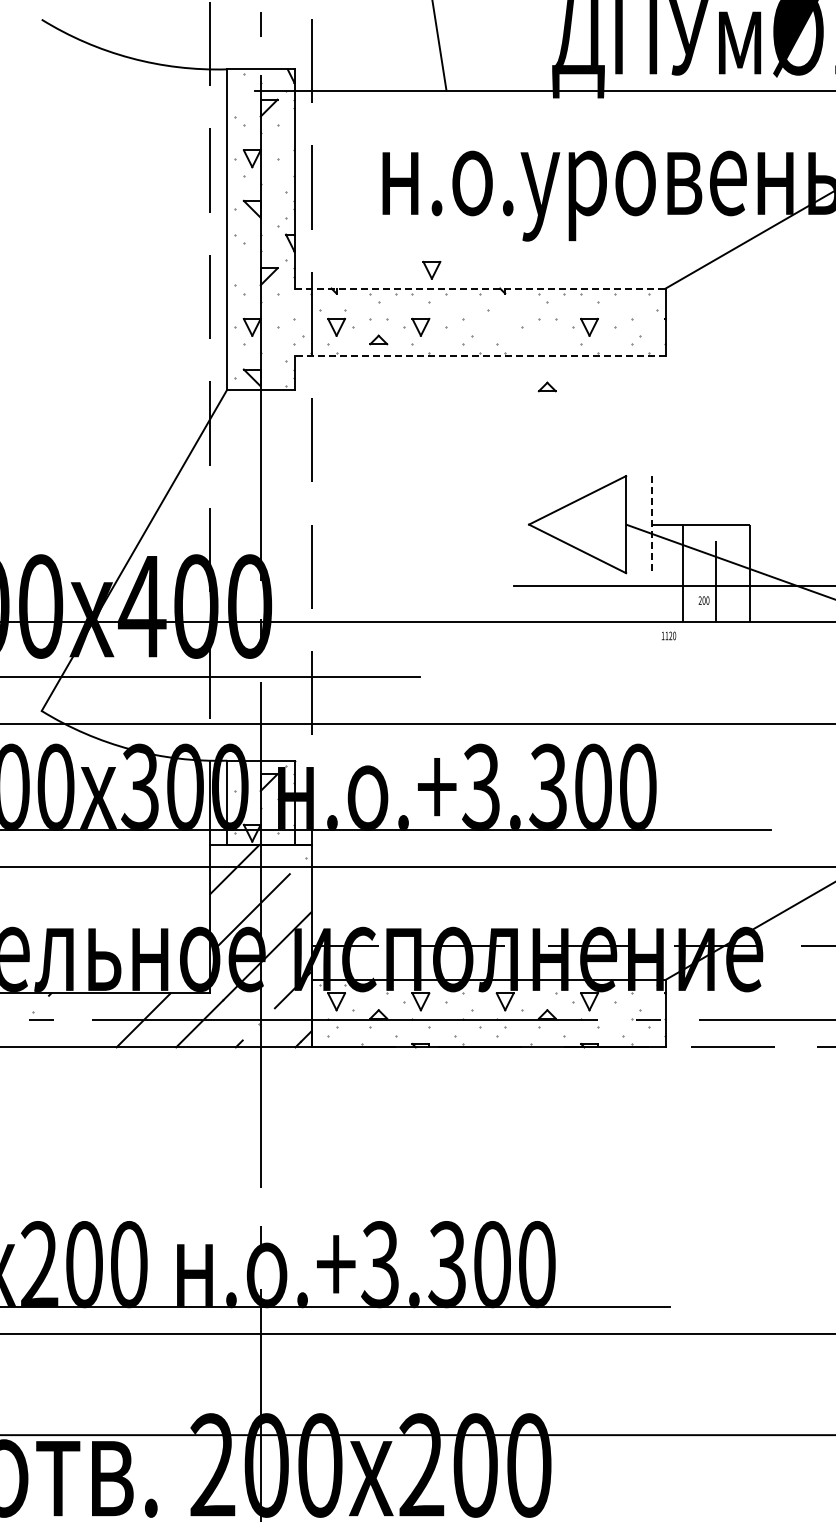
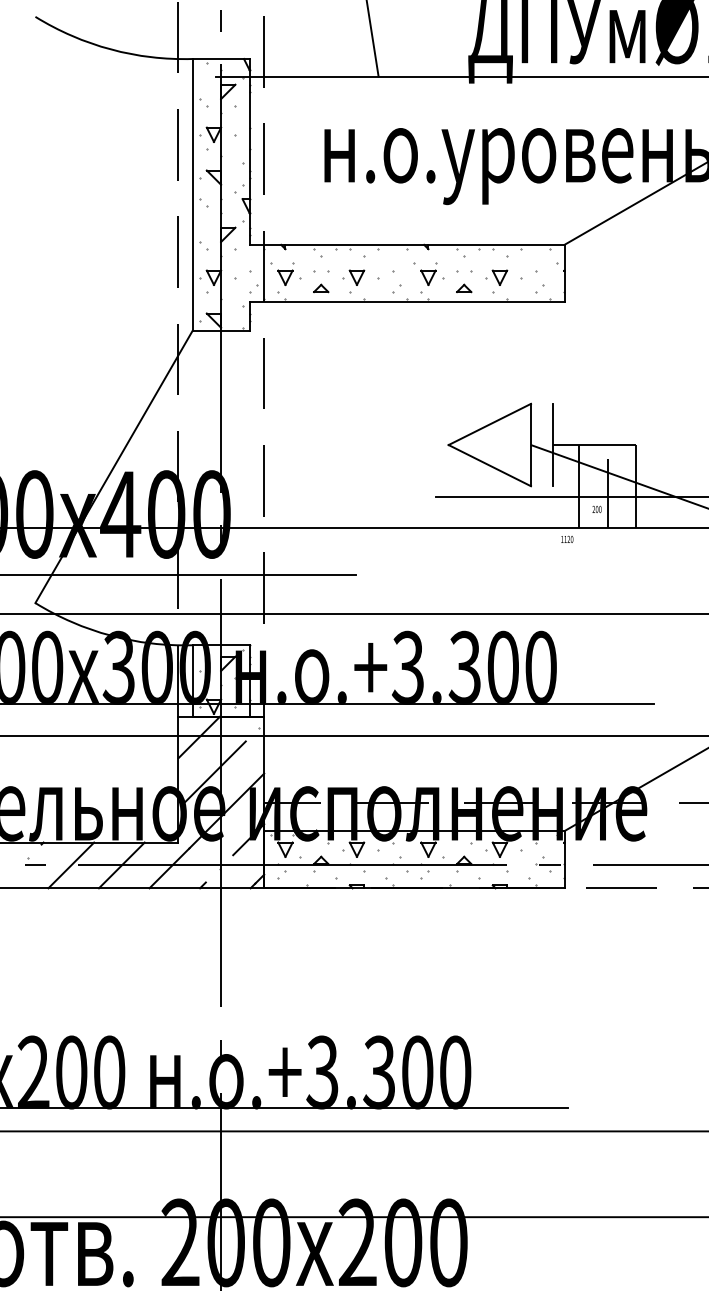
part: (431, 269) -> (365, 228), removed
line: (480, 288) -> (407, 244), dashed -> solid
part: (505, 322) -> (428, 273), added
line: (479, 356) -> (406, 302), dashed -> solid
part: (546, 386) -> (463, 288), moved
line: (651, 524) -> (552, 444), dashed -> solid
line: (84, 1020) -> (71, 865), added

